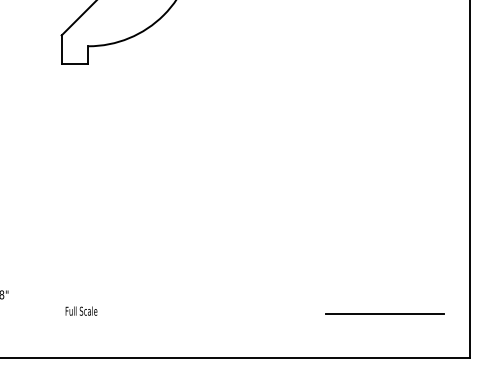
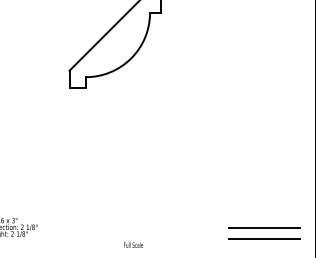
line: (384, 295) -> (264, 227), added
text: (81, 310) -> (133, 244), moved

